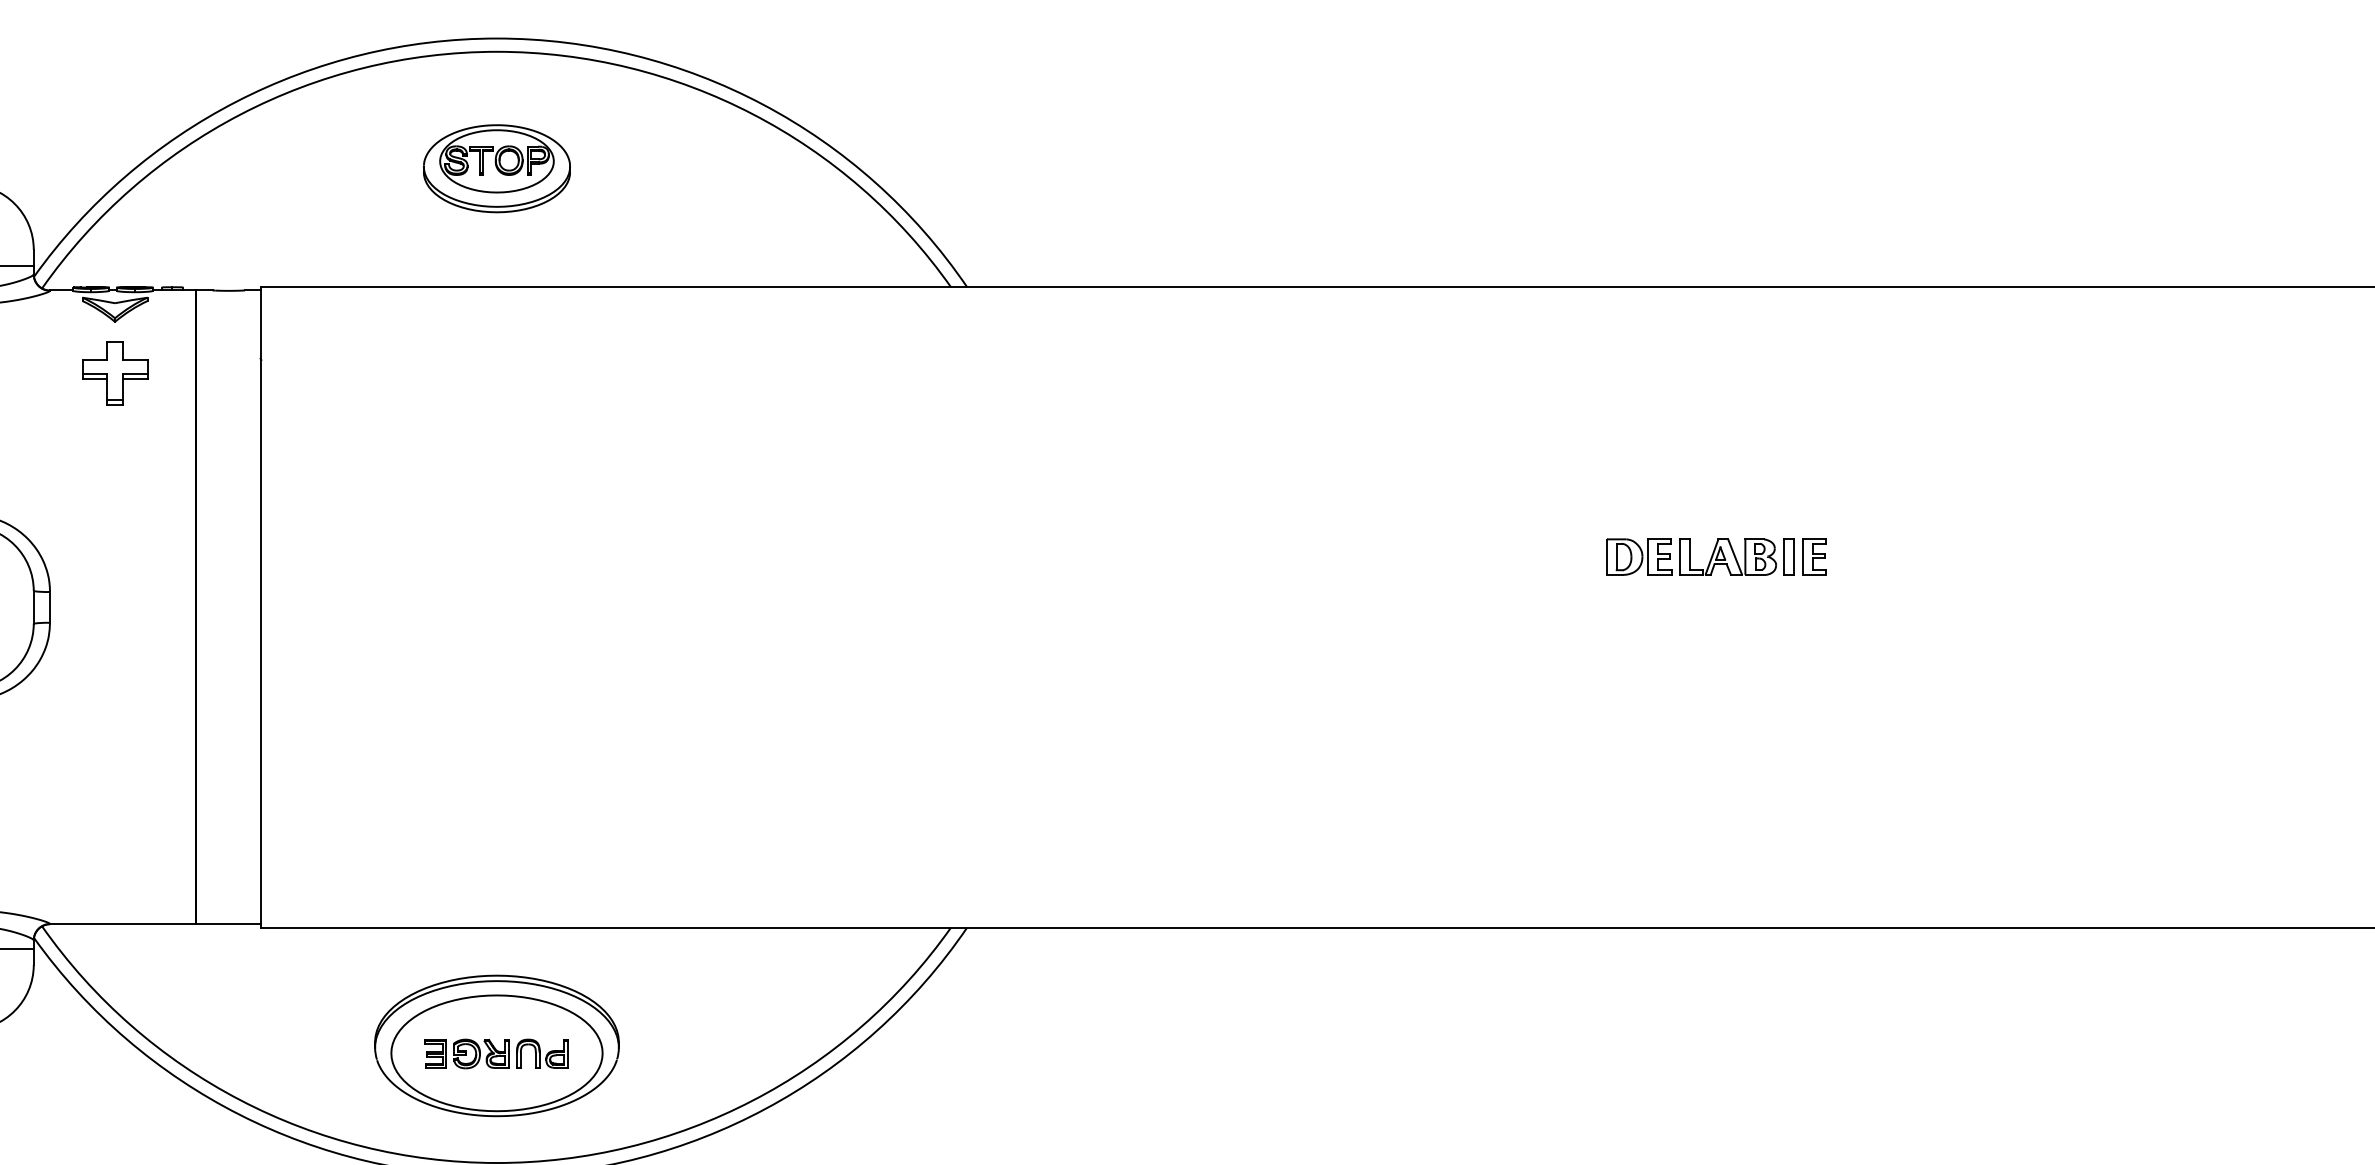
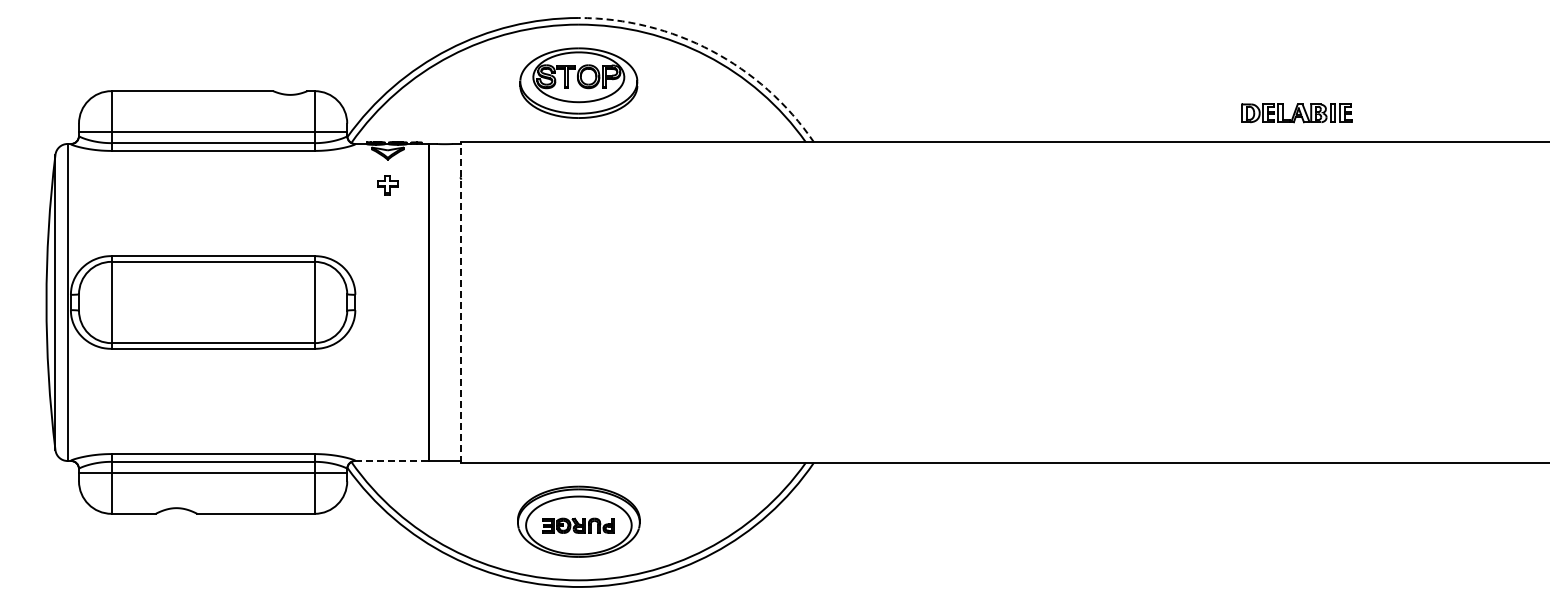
arc: (762, 105) -> (711, 51), solid -> dashed
part: (496, 167) -> (578, 82), size x1.6
part: (114, 373) -> (387, 185), size x0.6
part: (1715, 557) -> (1296, 113), moved
line: (262, 607) -> (461, 302), solid -> dashed
line: (122, 925) -> (391, 461), solid -> dashed

